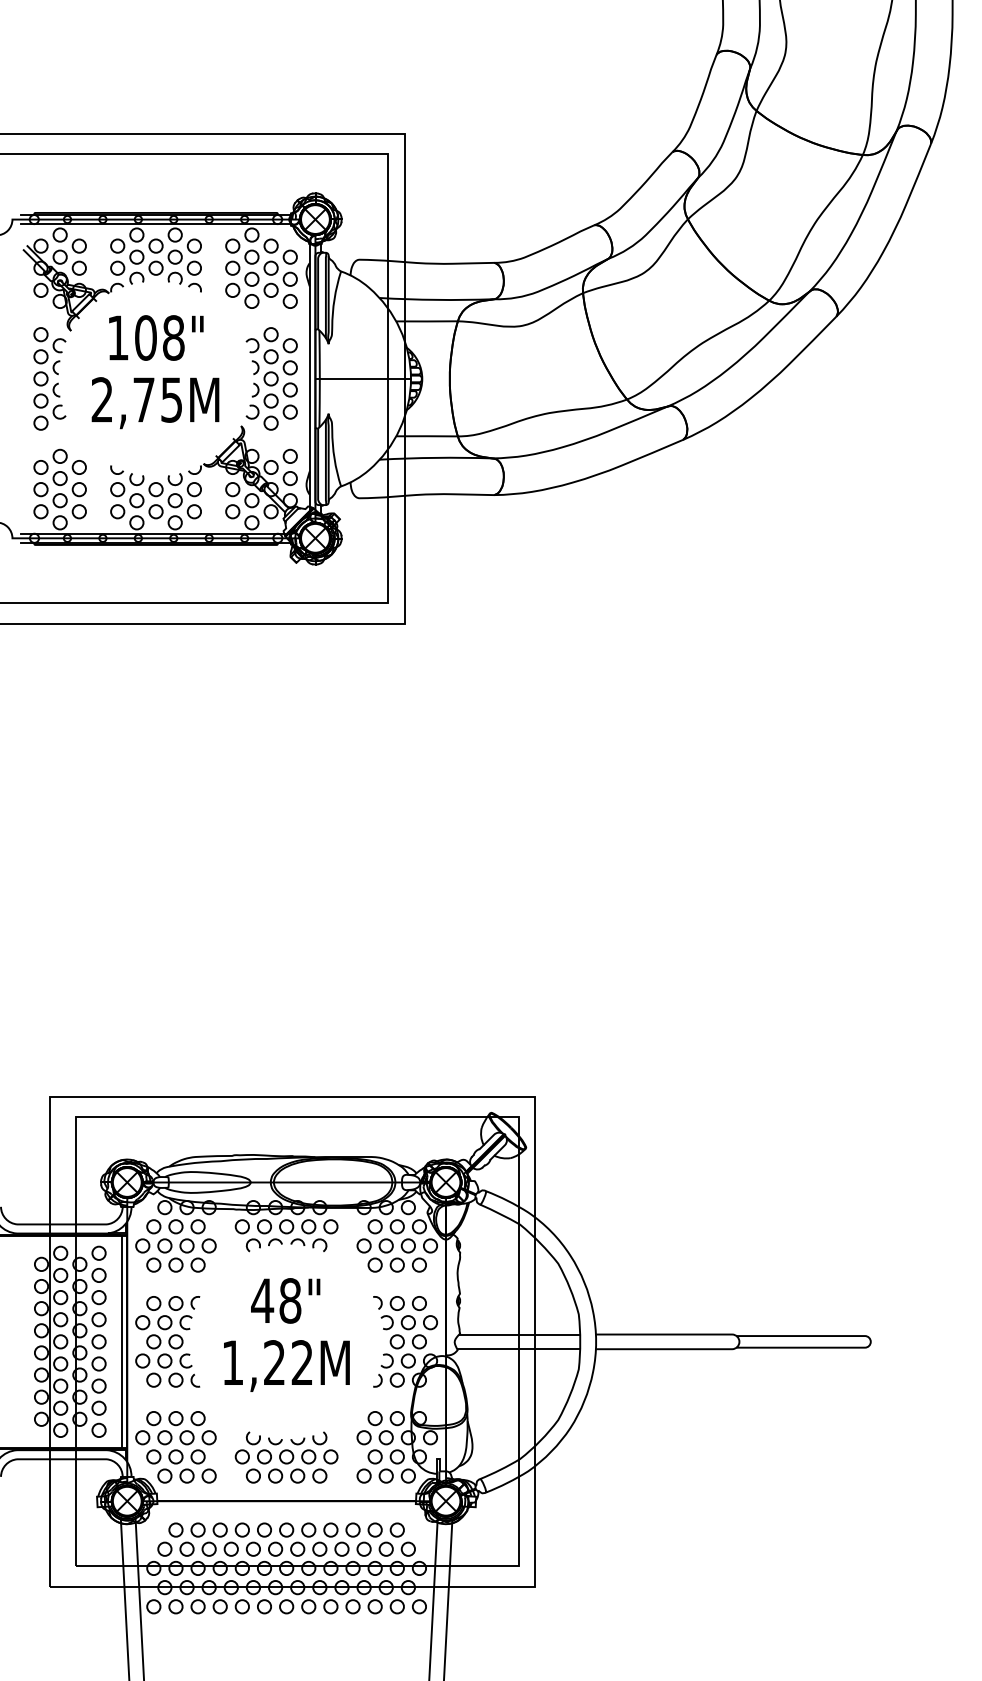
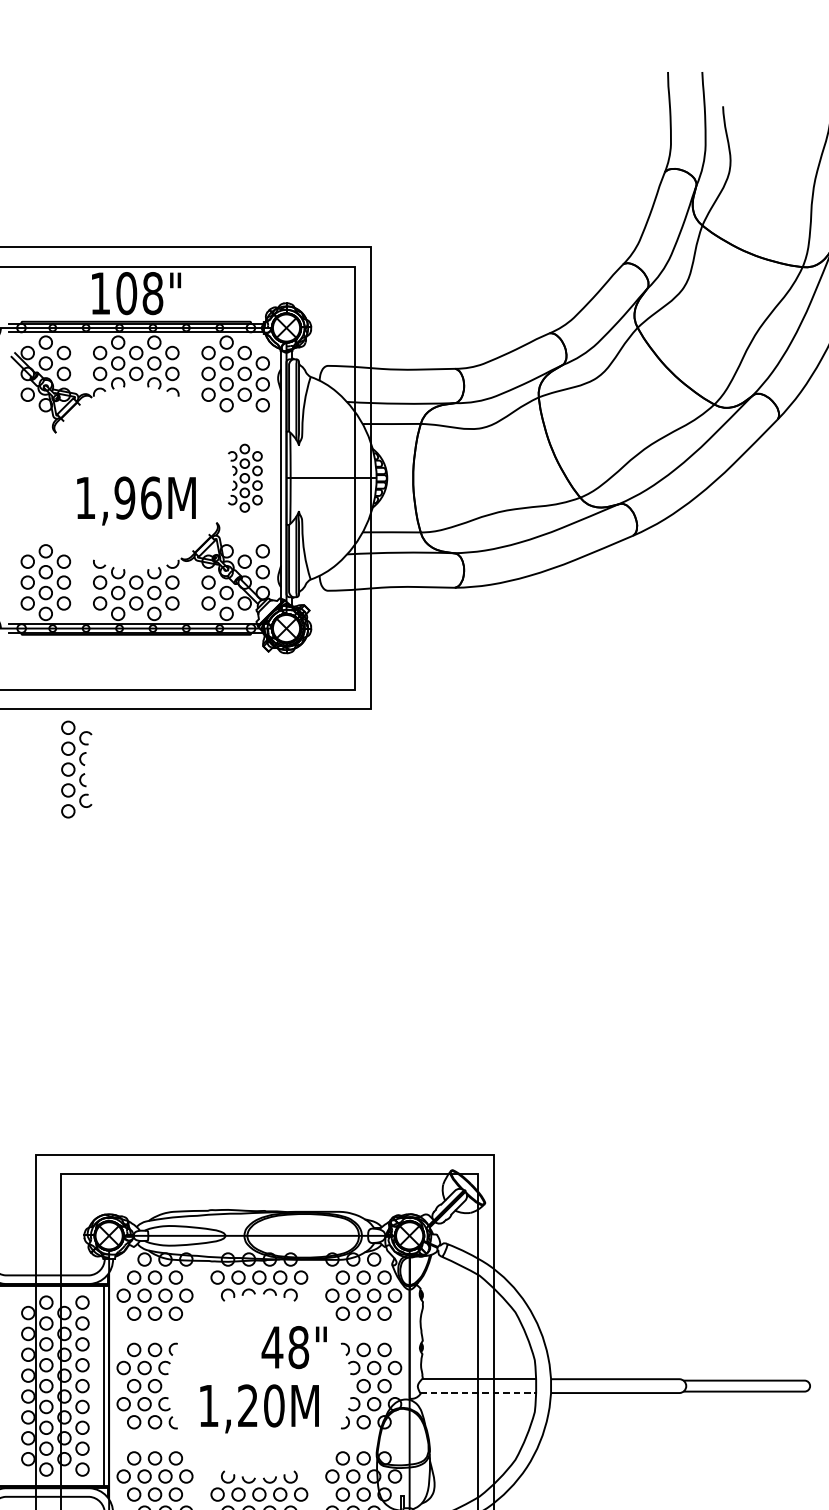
text: (156, 337) -> (136, 293), moved
part: (49, 378) -> (76, 769), moved
part: (271, 378) -> (245, 477), size x0.7
text: (137, 399) -> (118, 497), 2,75M -> 1,96M
text: (285, 1300) -> (294, 1347), moved
line: (519, 1349) -> (478, 1393), solid -> dashed
text: (302, 1362) -> (274, 1405), 1,22M -> 1,20M

